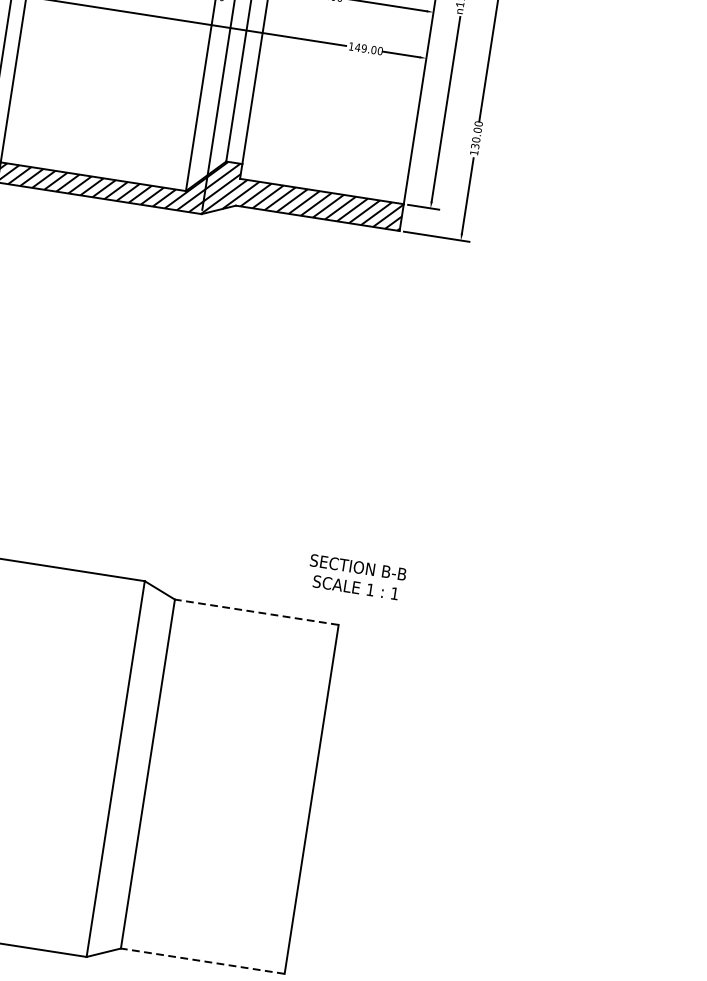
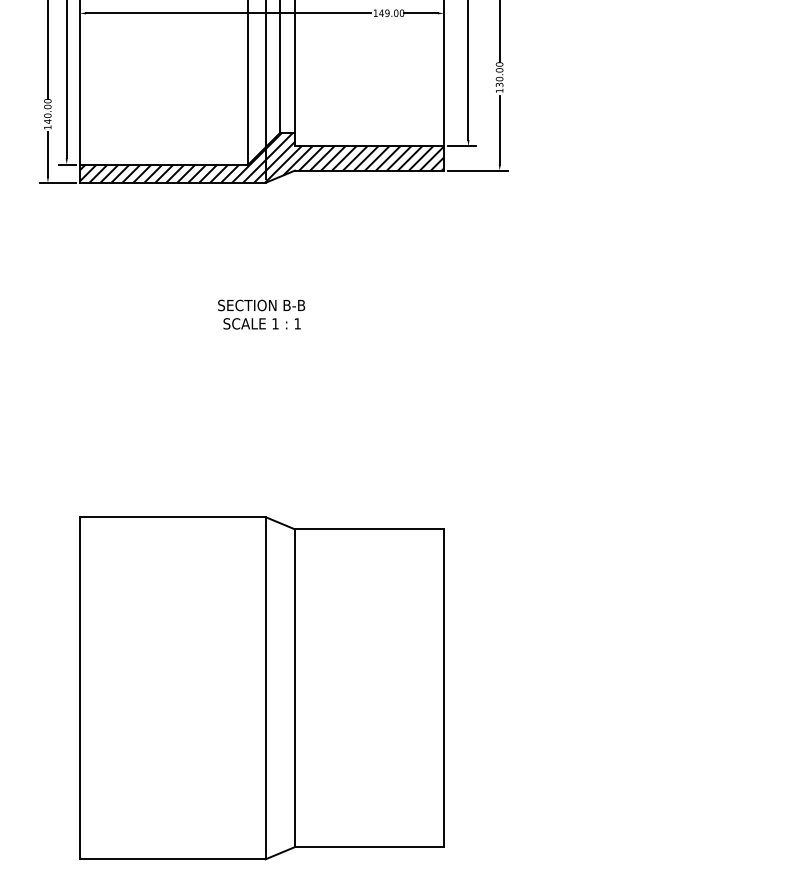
text: (356, 577) -> (261, 314), moved
line: (256, 612) -> (369, 529), dashed -> solid
line: (202, 961) -> (369, 847), dashed -> solid

